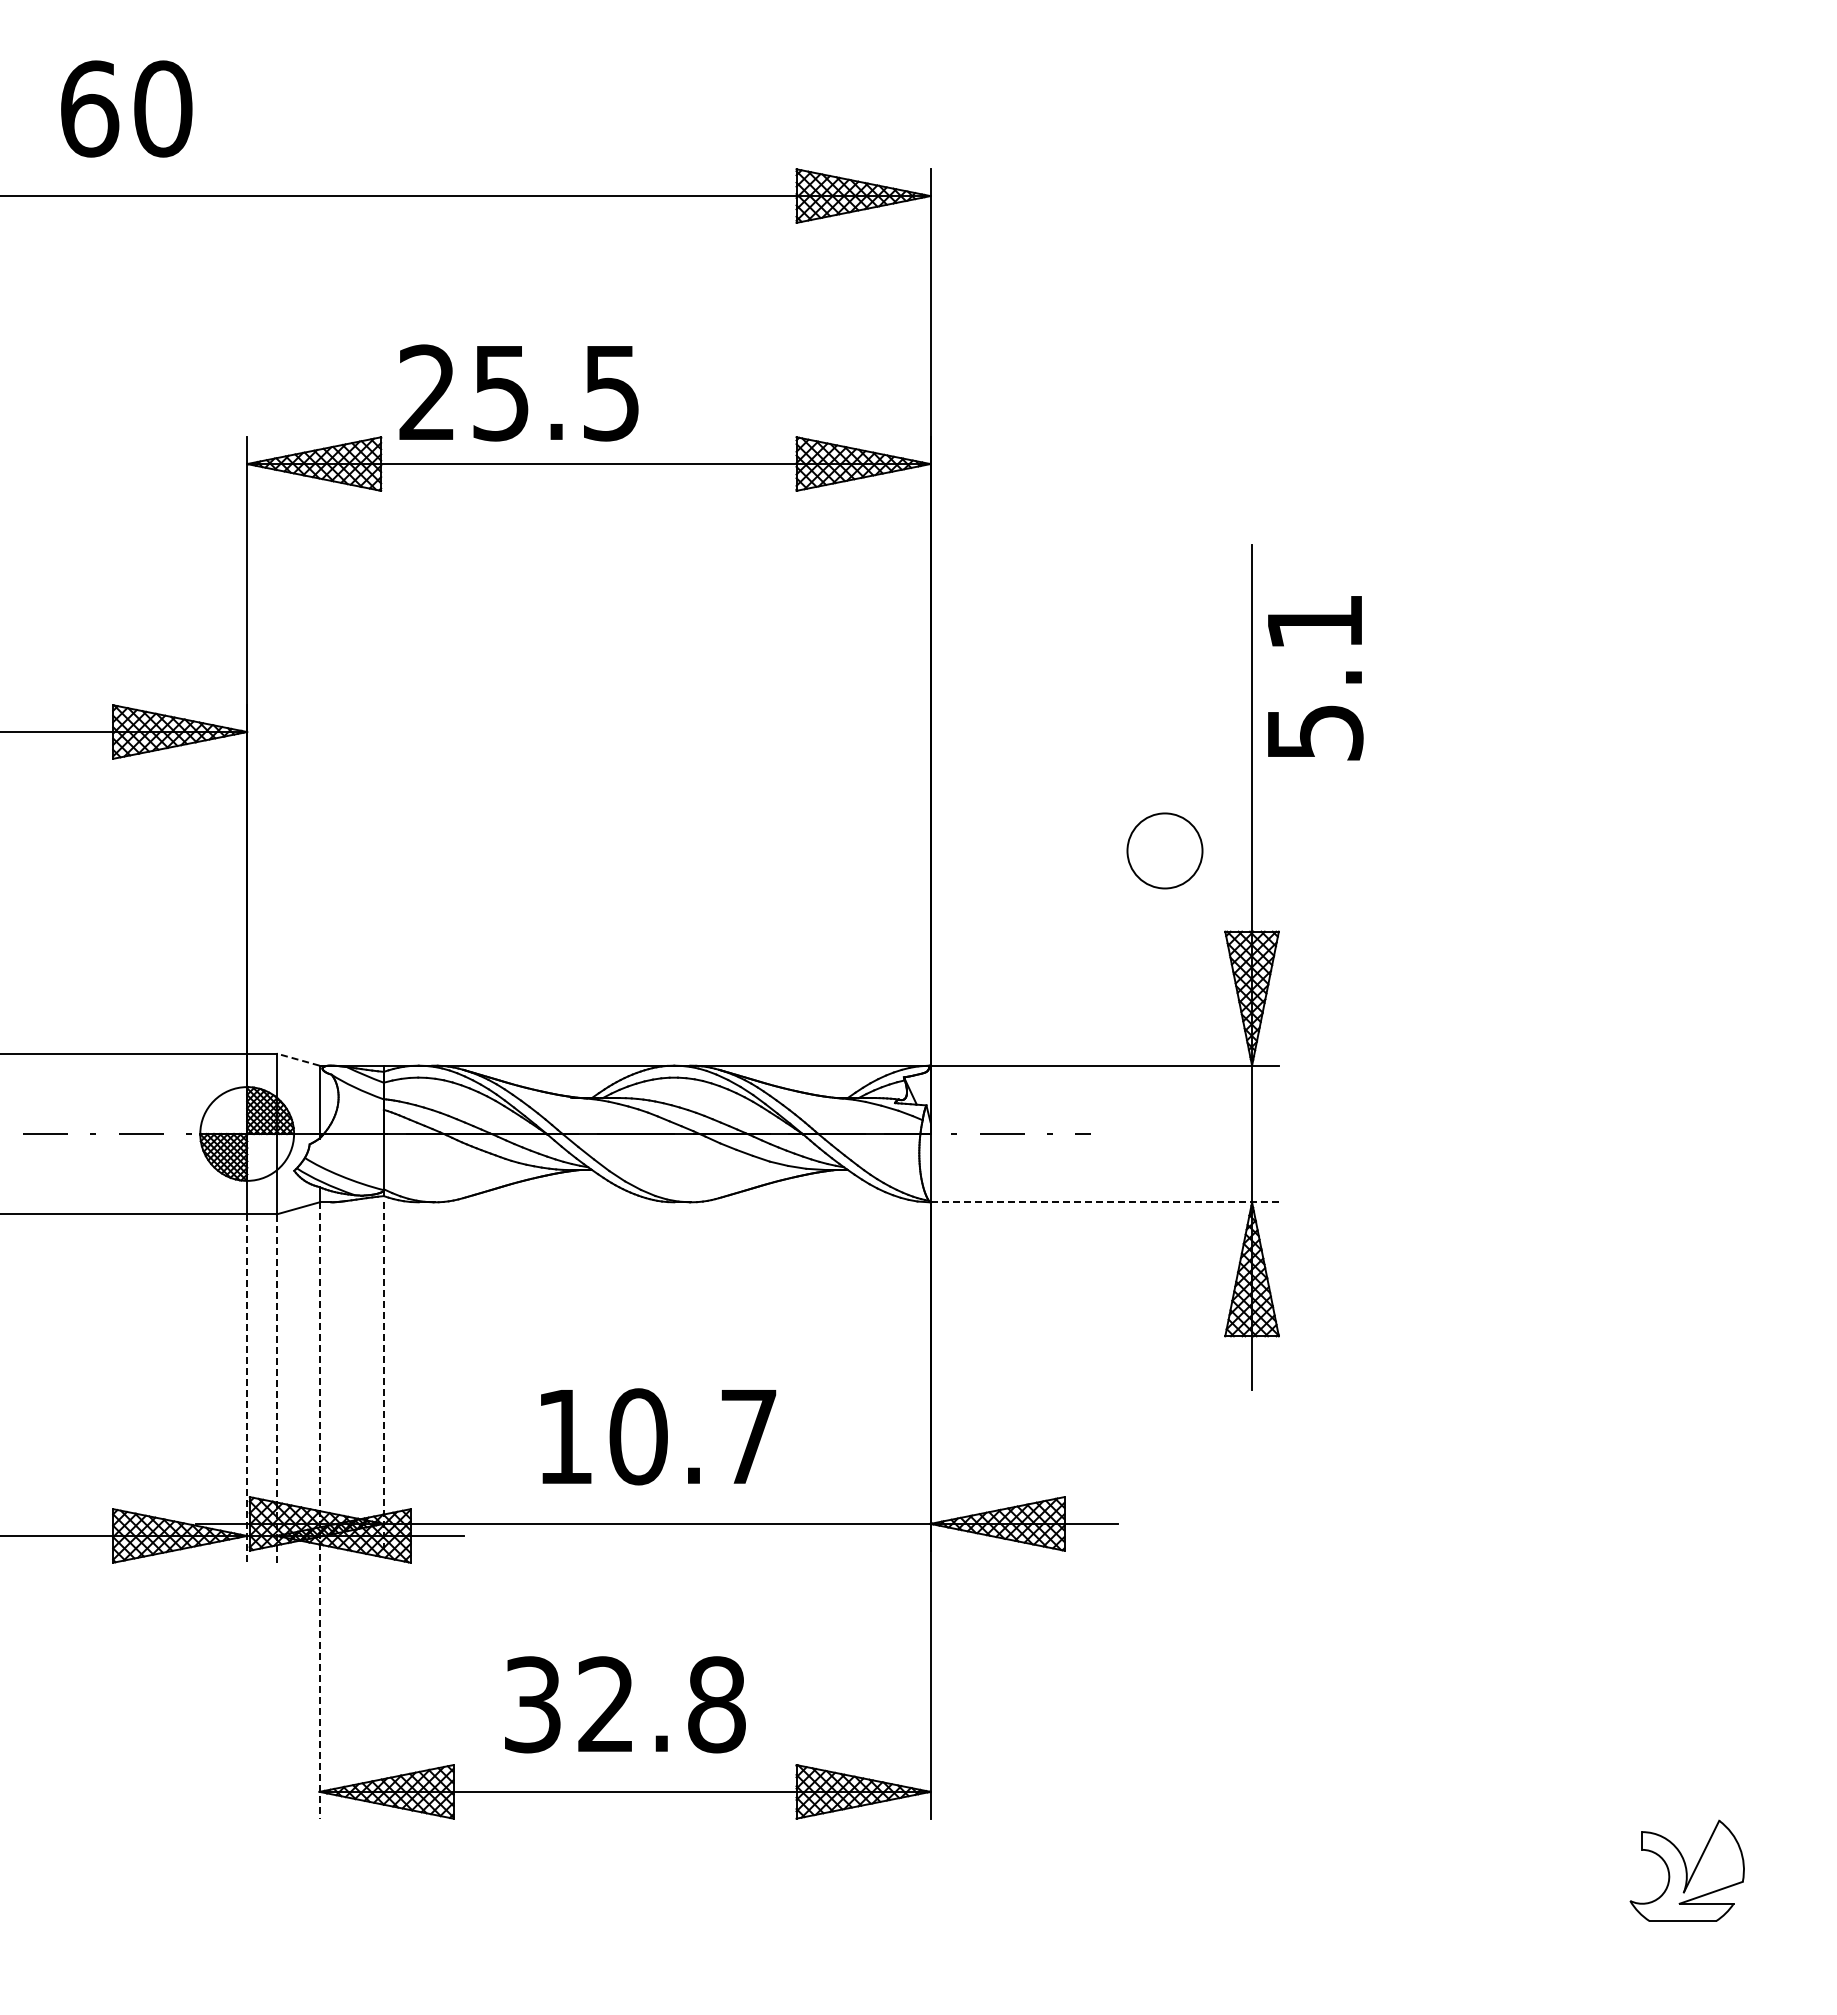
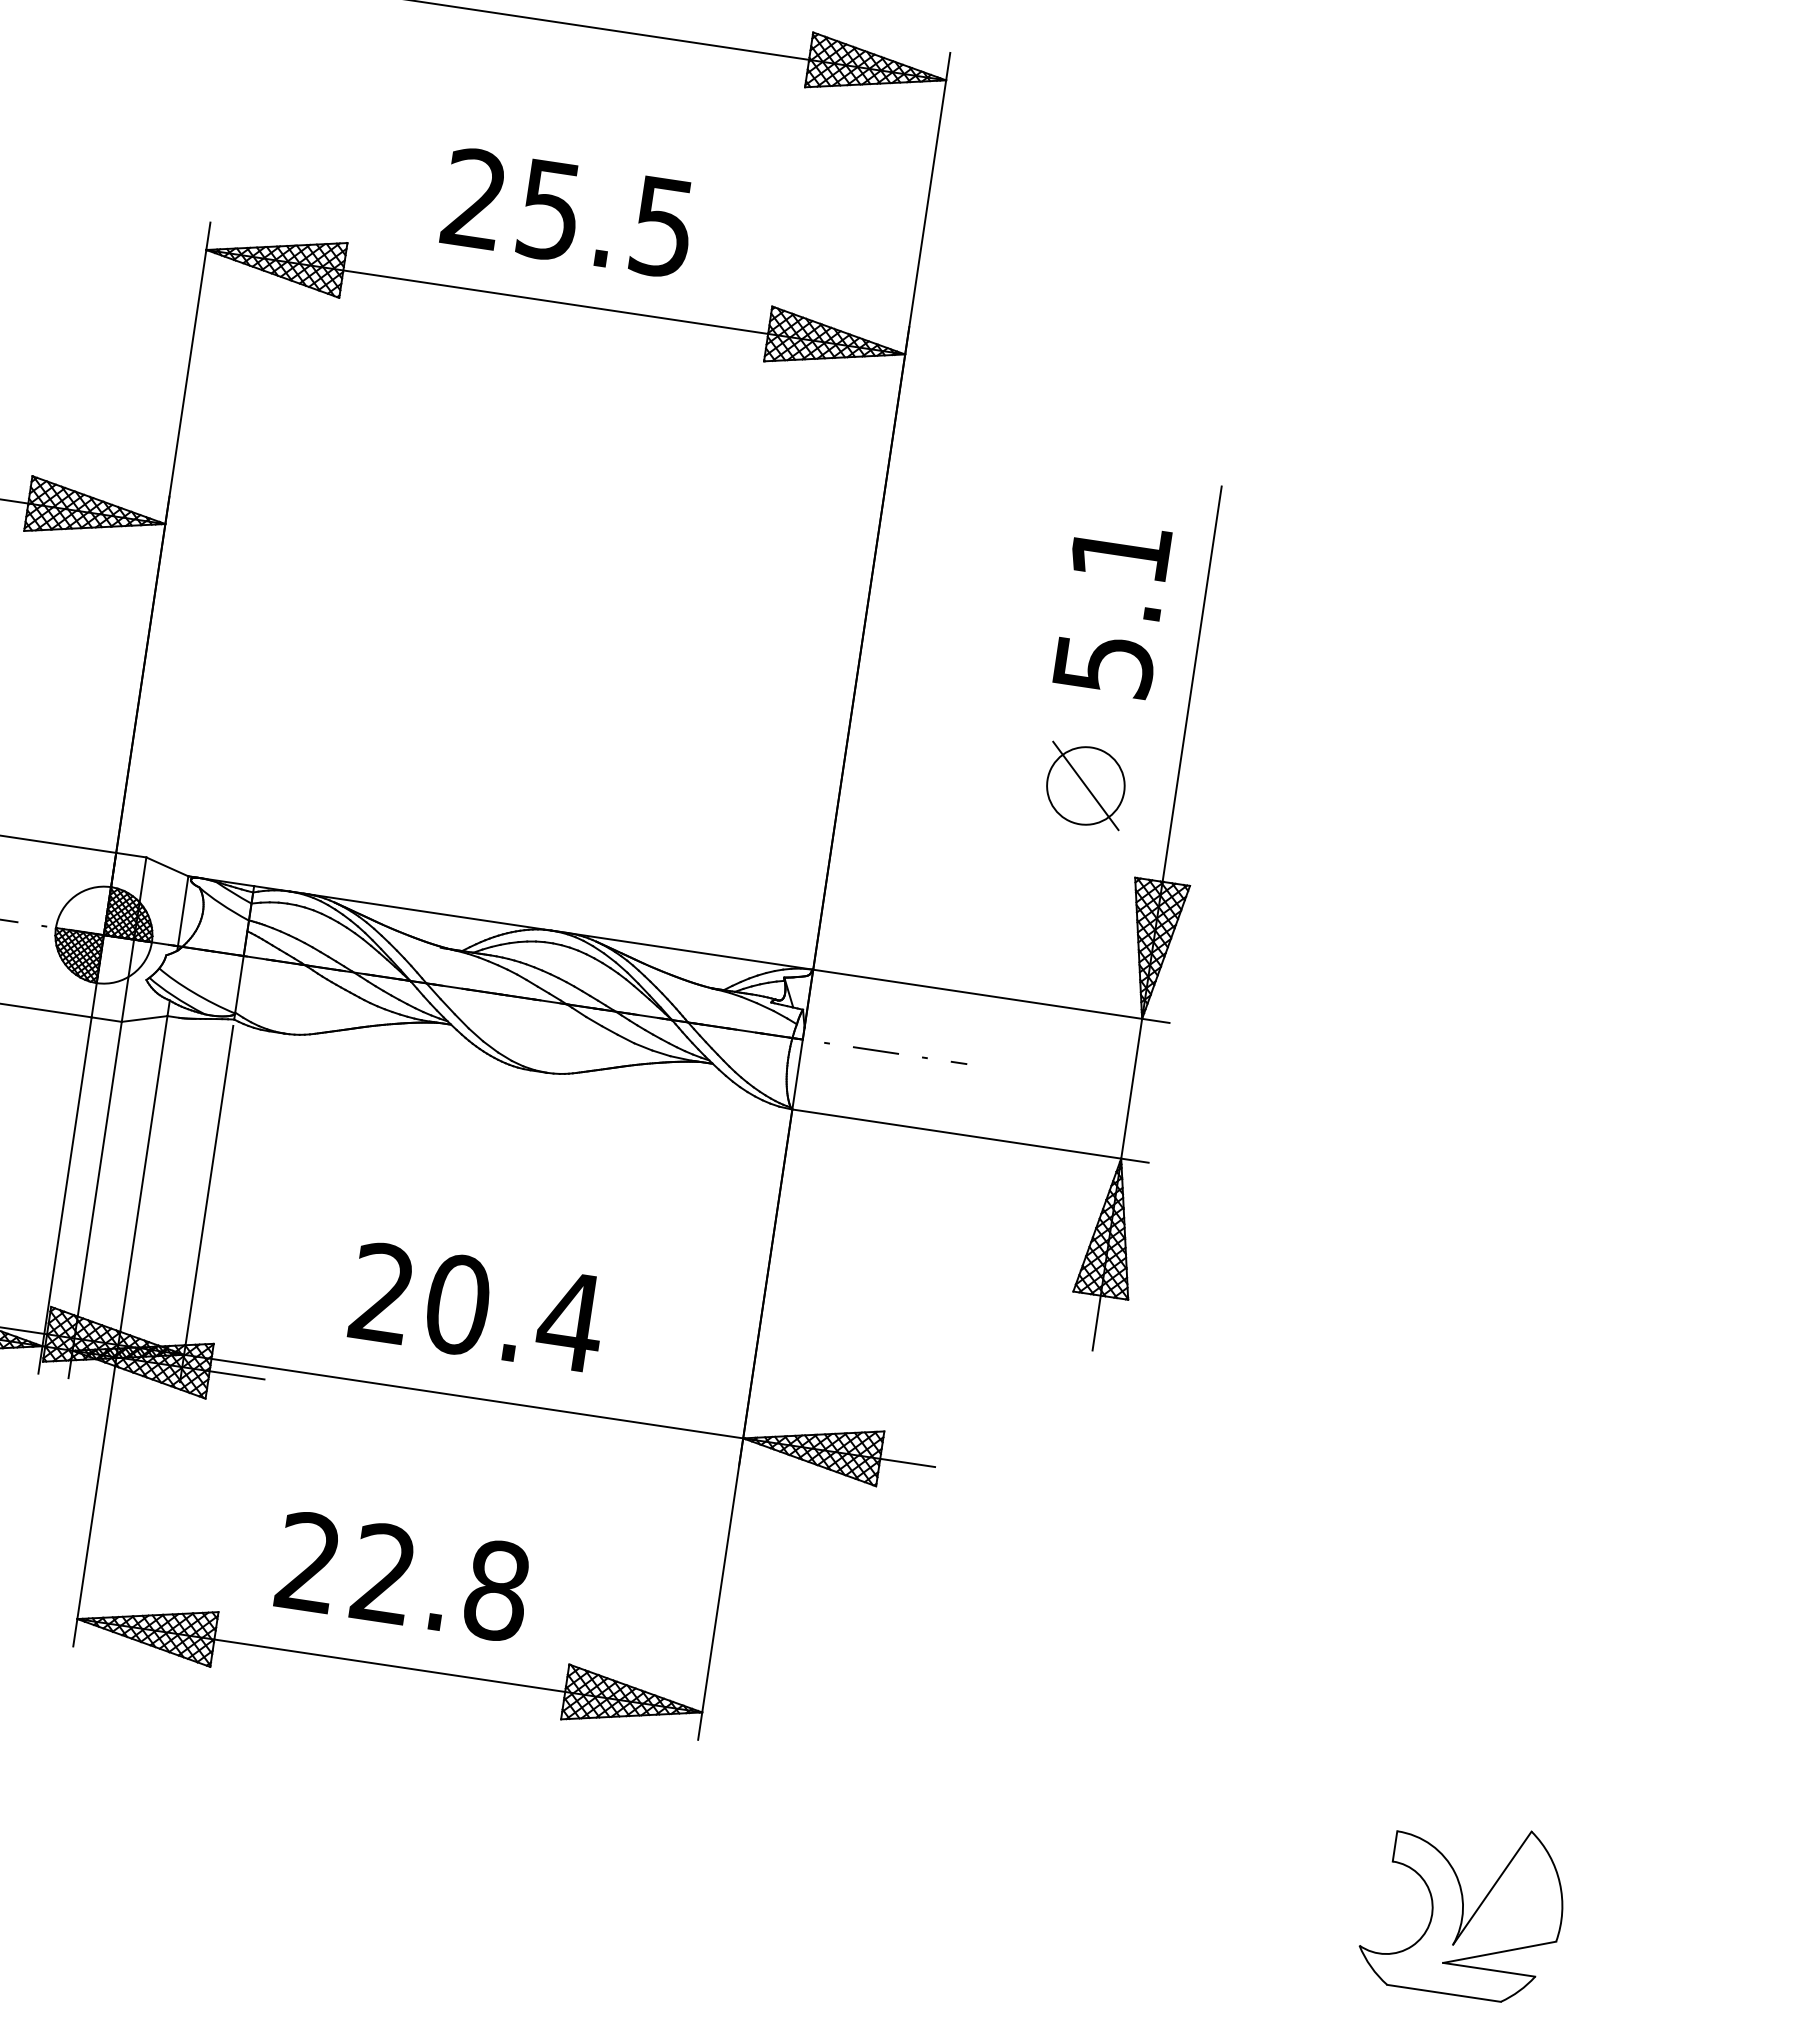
text: (518, 392) -> (567, 212), moved
text: (1315, 678) -> (1112, 609), moved
line: (1164, 850) -> (1085, 785), added
line: (297, 1059) -> (166, 866), dashed -> solid
line: (1105, 1202) -> (971, 1136), dashed -> solid
line: (383, 1377) -> (206, 1205), dashed -> solid
line: (276, 1388) -> (95, 1199), dashed -> solid
line: (247, 1389) -> (65, 1196), dashed -> solid
text: (657, 1435) -> (477, 1306), 10.7 -> 20.4
line: (319, 1511) -> (120, 1332), dashed -> solid
text: (532, 1704) -> (308, 1562), 32.8 -> 22.8
part: (1686, 1870) -> (1463, 1908), size x1.67

